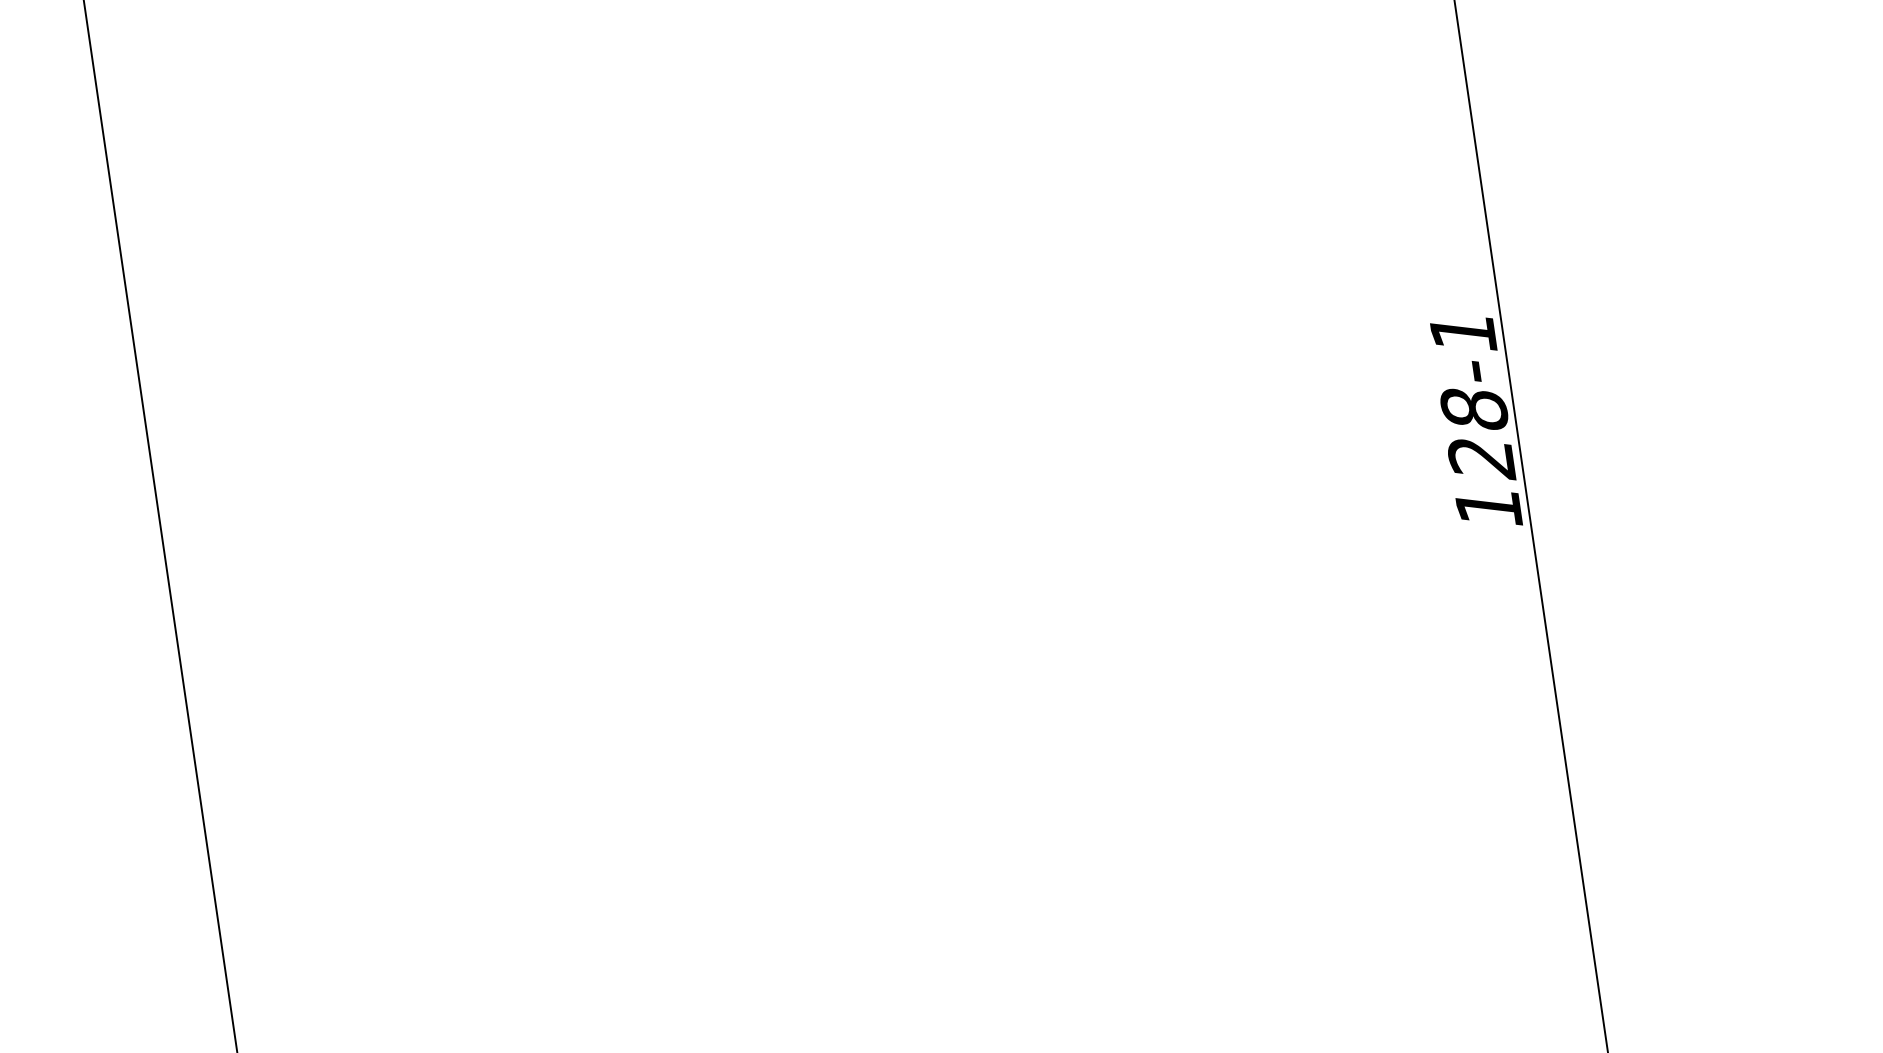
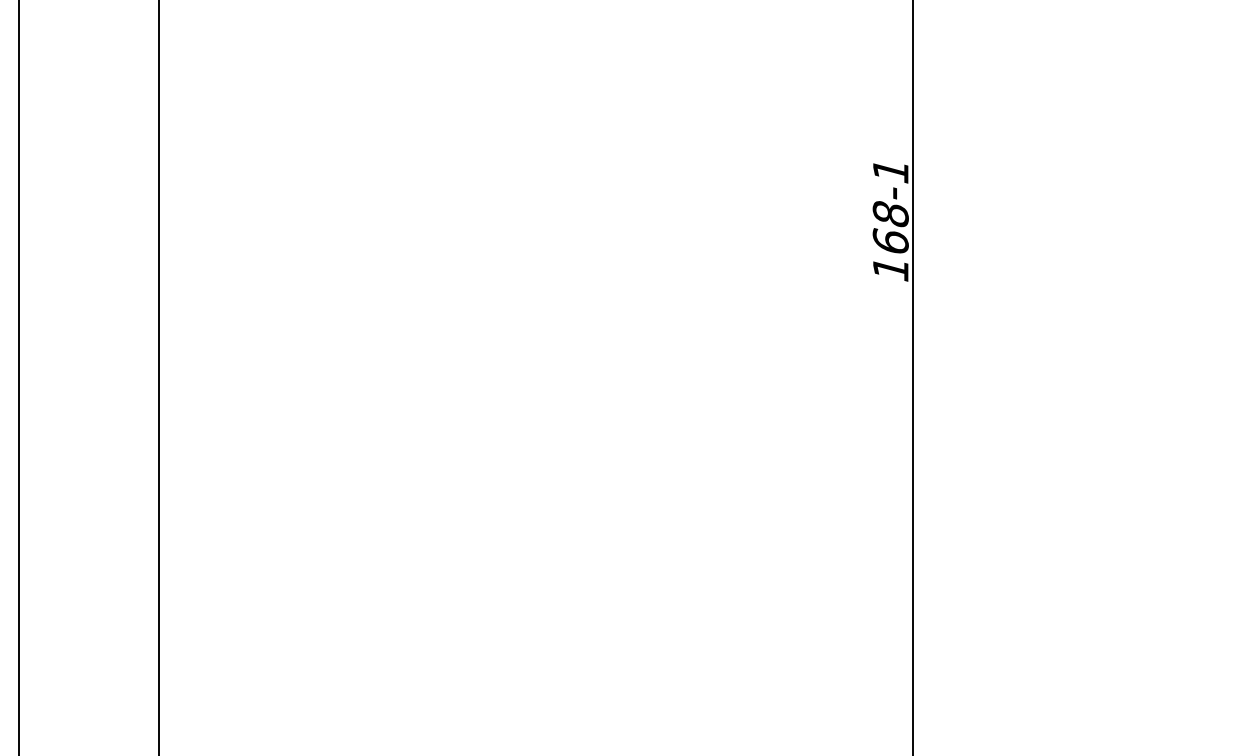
text: (1481, 459) -> (890, 242), 128-1 -> 168-1

